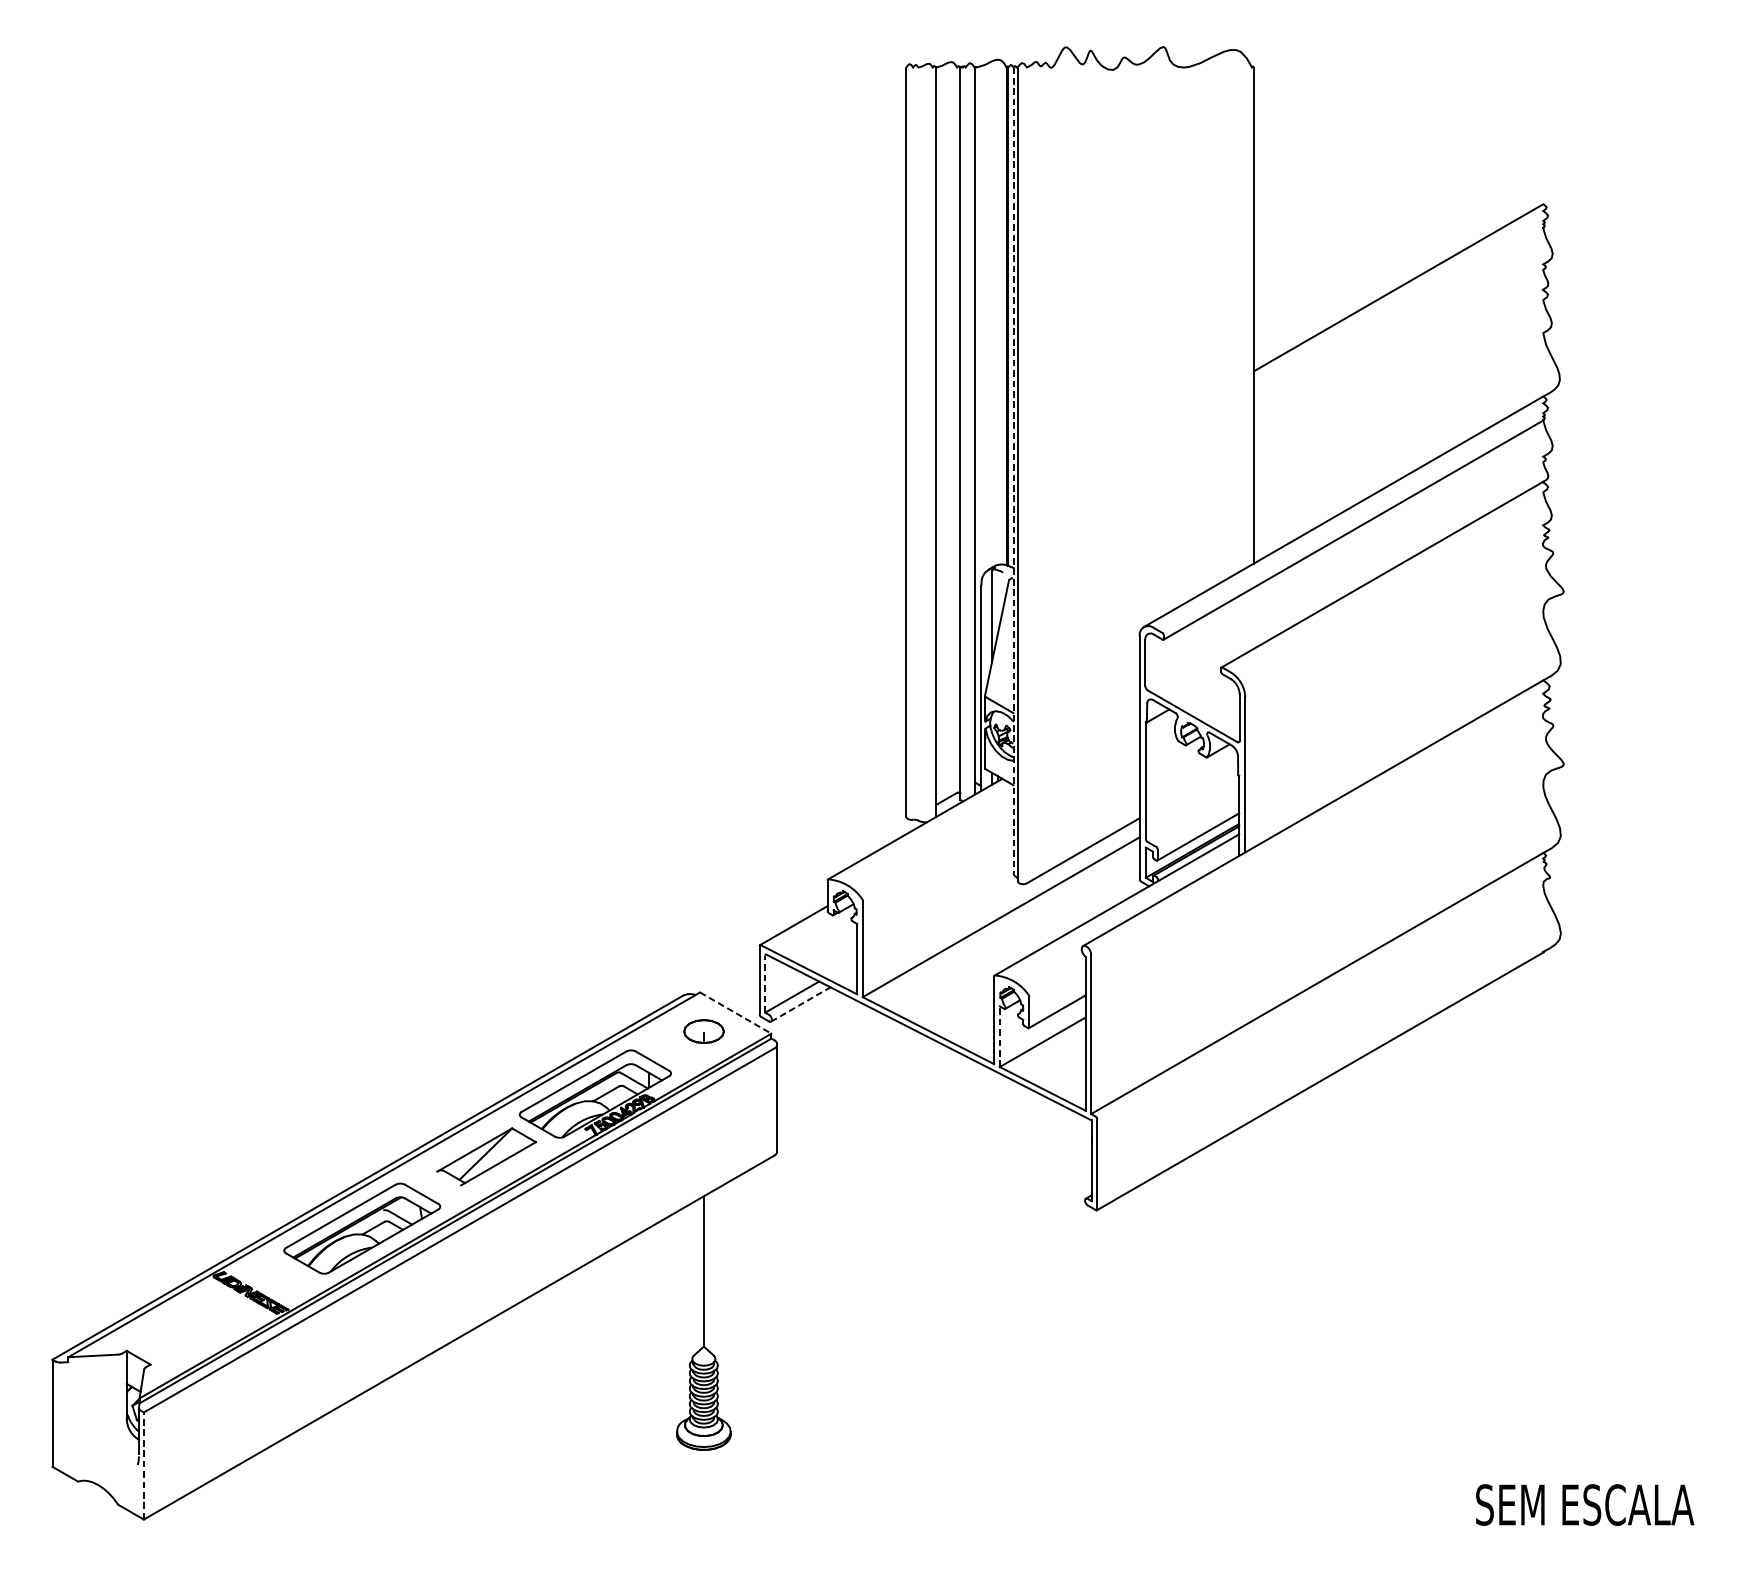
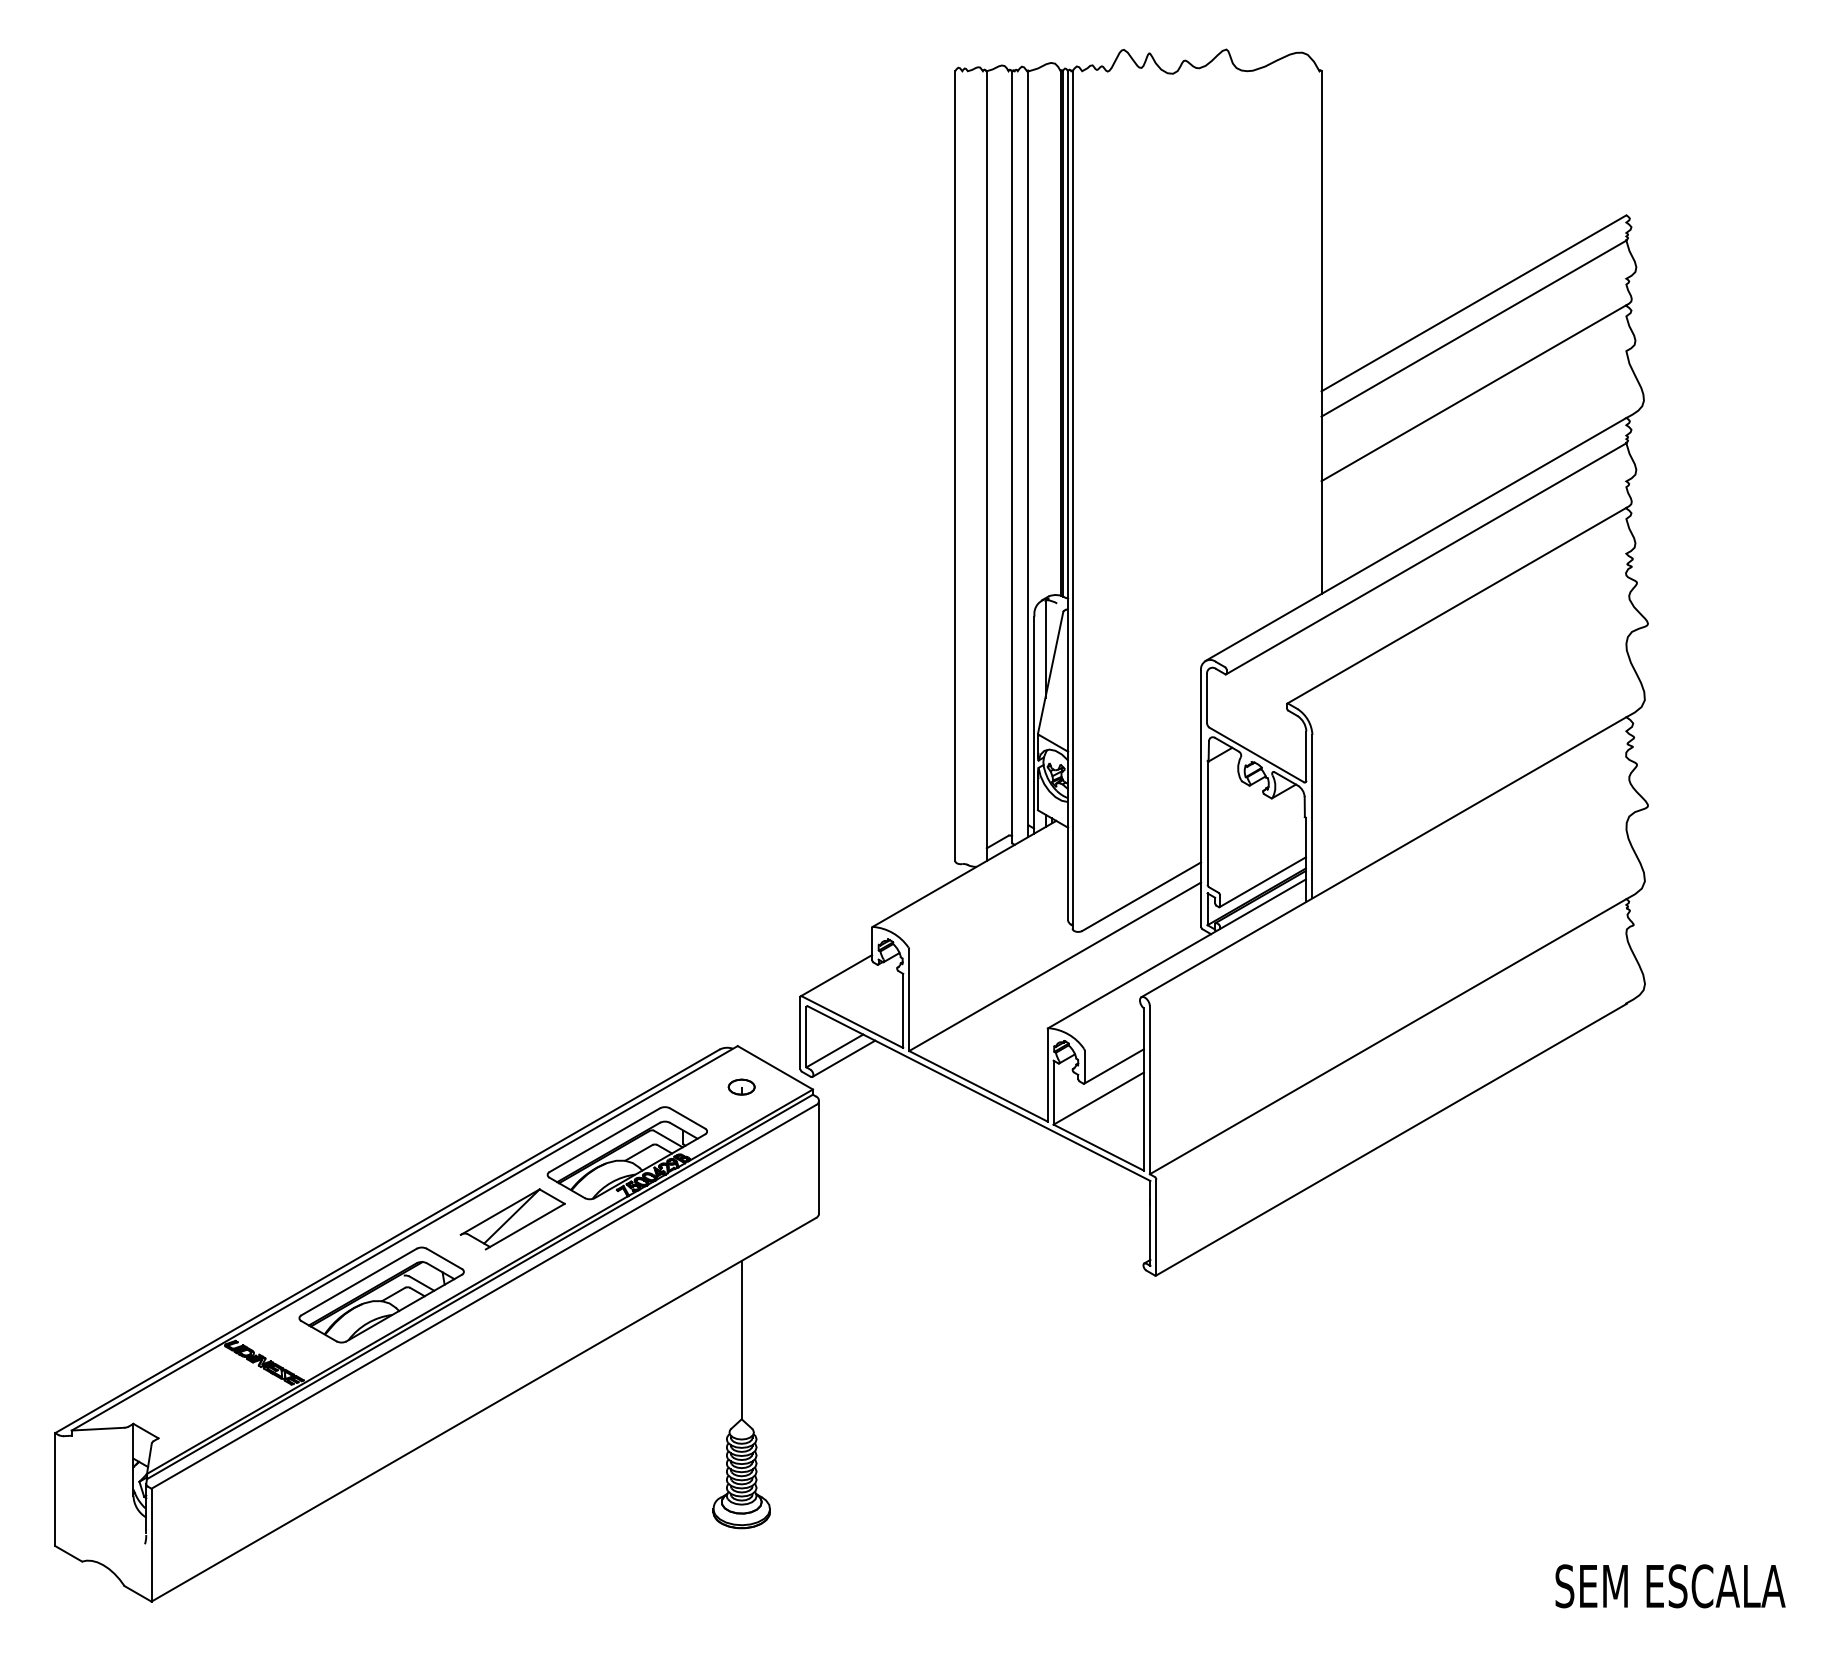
line: (1398, 311) -> (1473, 328), added
line: (1398, 373) -> (1473, 393), added
line: (1013, 470) -> (1068, 495), dashed -> solid
line: (765, 983) -> (806, 1036), dashed -> solid
line: (801, 1004) -> (844, 1058), dashed -> solid
line: (735, 1013) -> (775, 1068), dashed -> solid
part: (703, 1030) -> (741, 1086), size x0.62
line: (999, 1036) -> (1053, 1092), dashed -> solid
line: (143, 1465) -> (151, 1544), dashed -> solid

